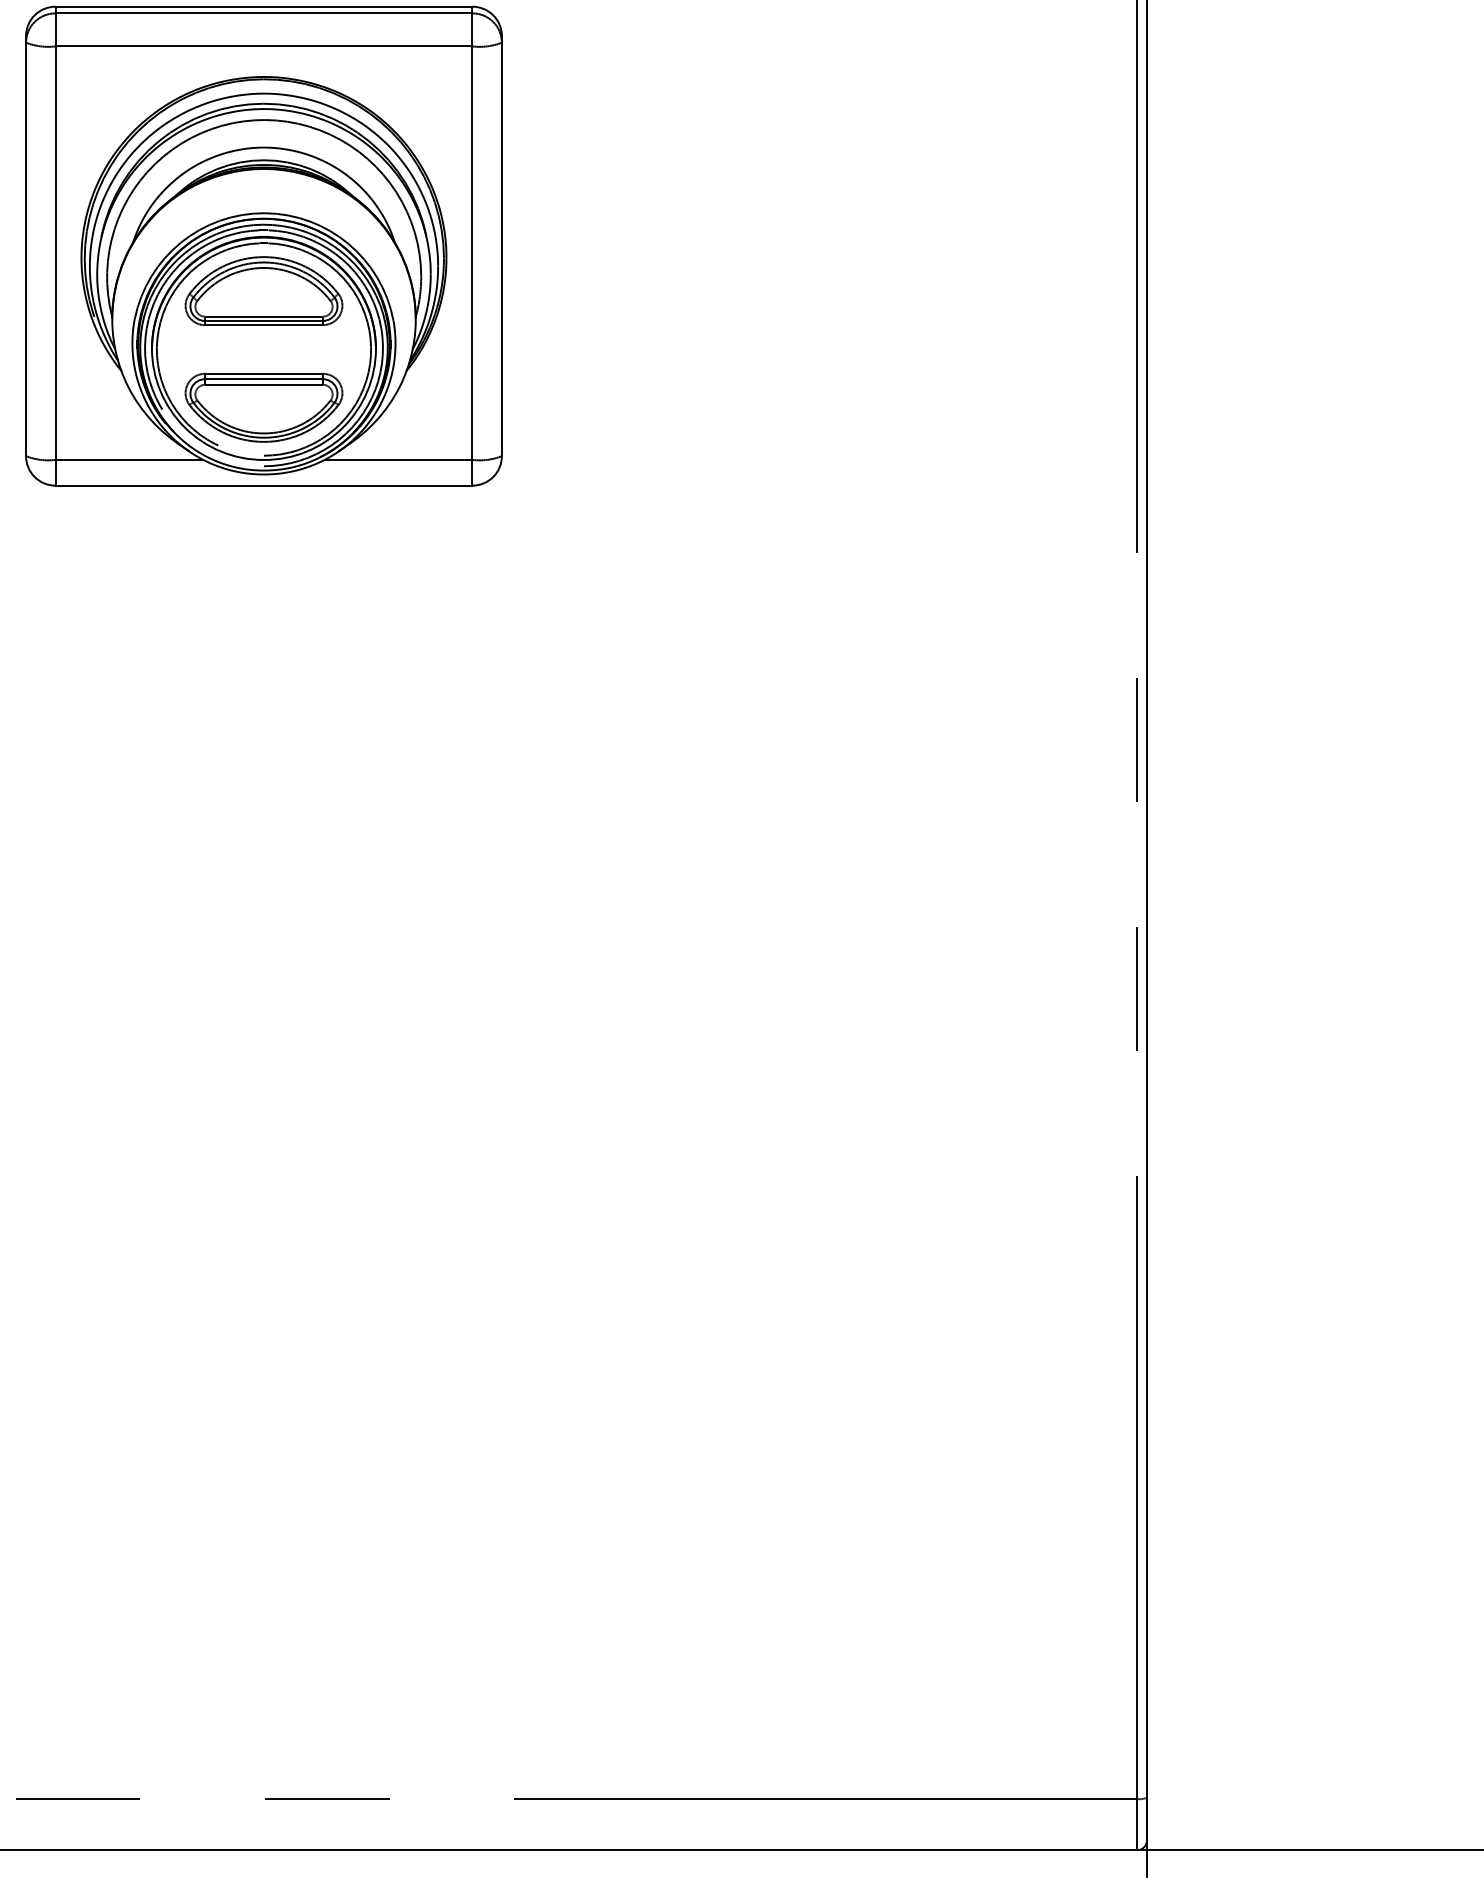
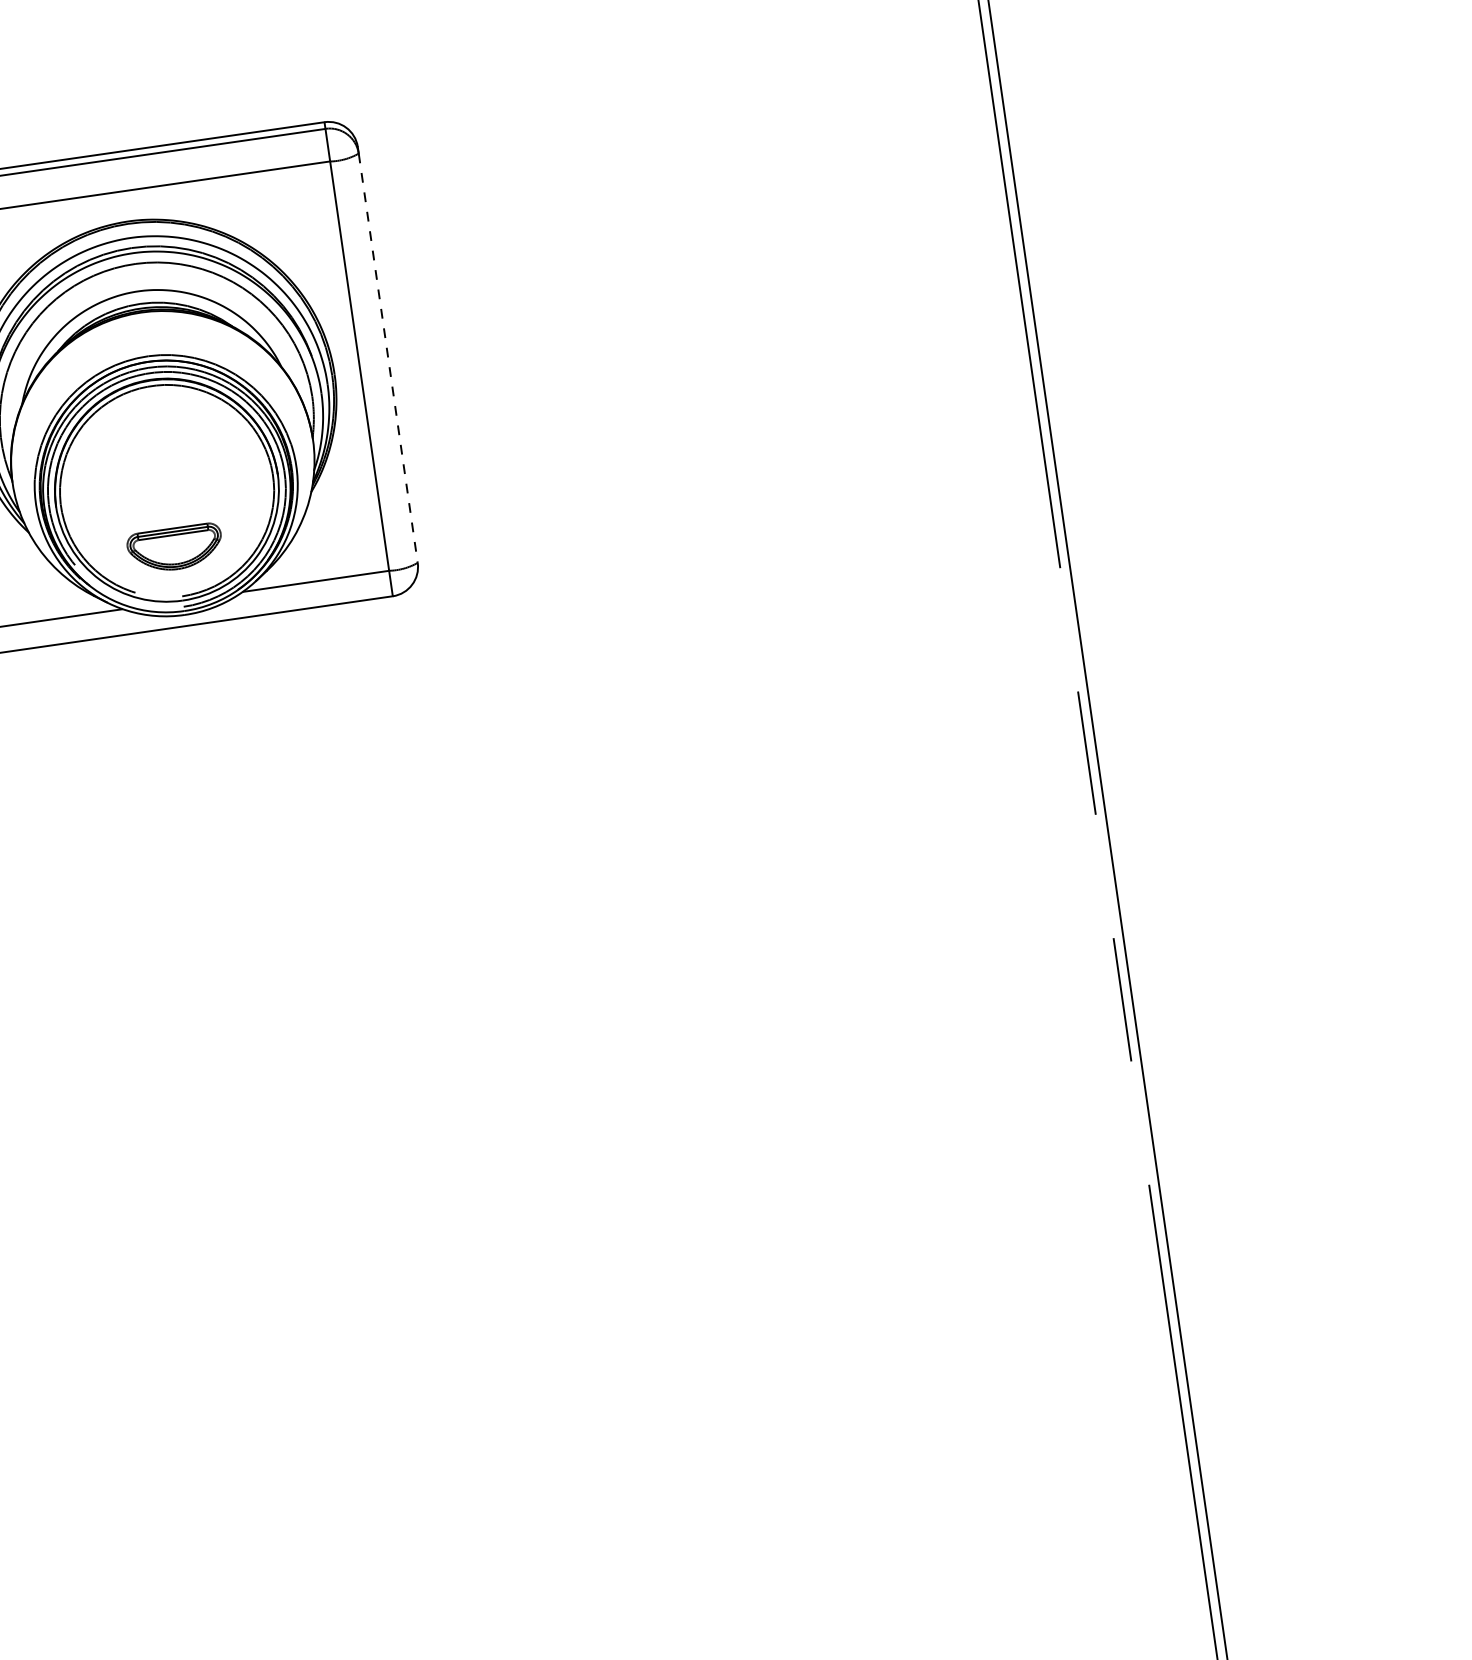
line: (501, 249) -> (387, 358), solid -> dashed
part: (263, 290) -> (158, 432), removed
part: (263, 407) -> (174, 548), size x0.6

